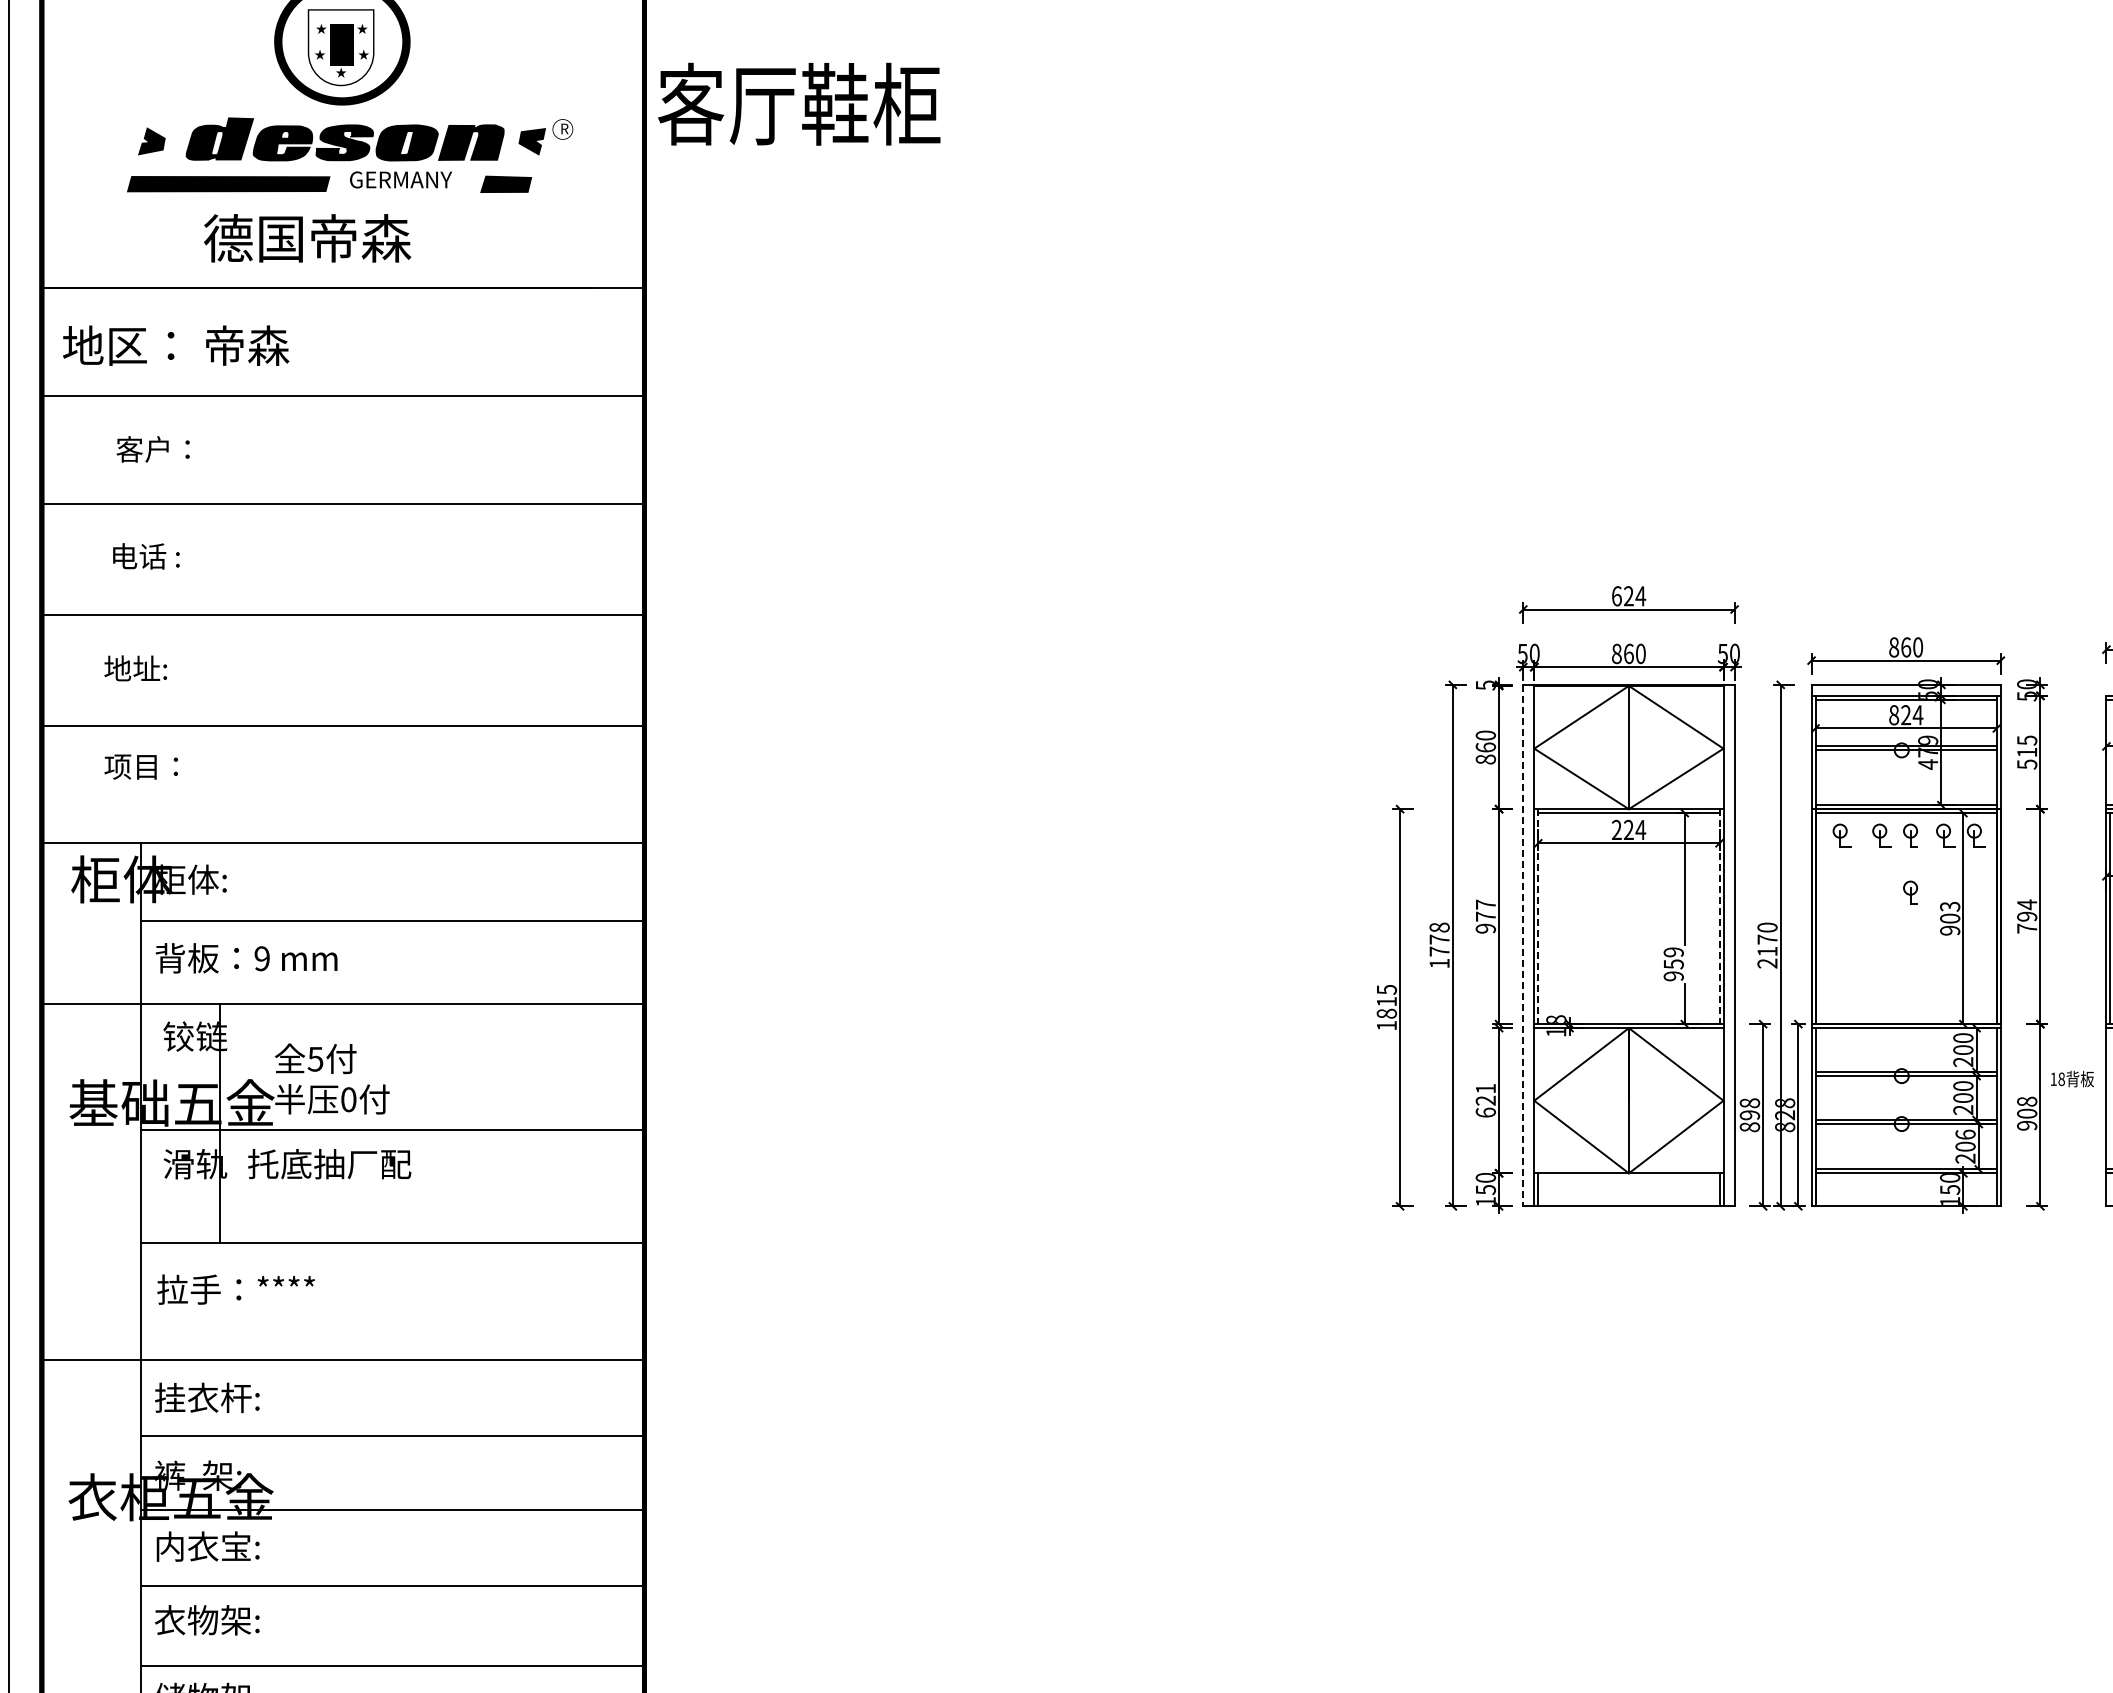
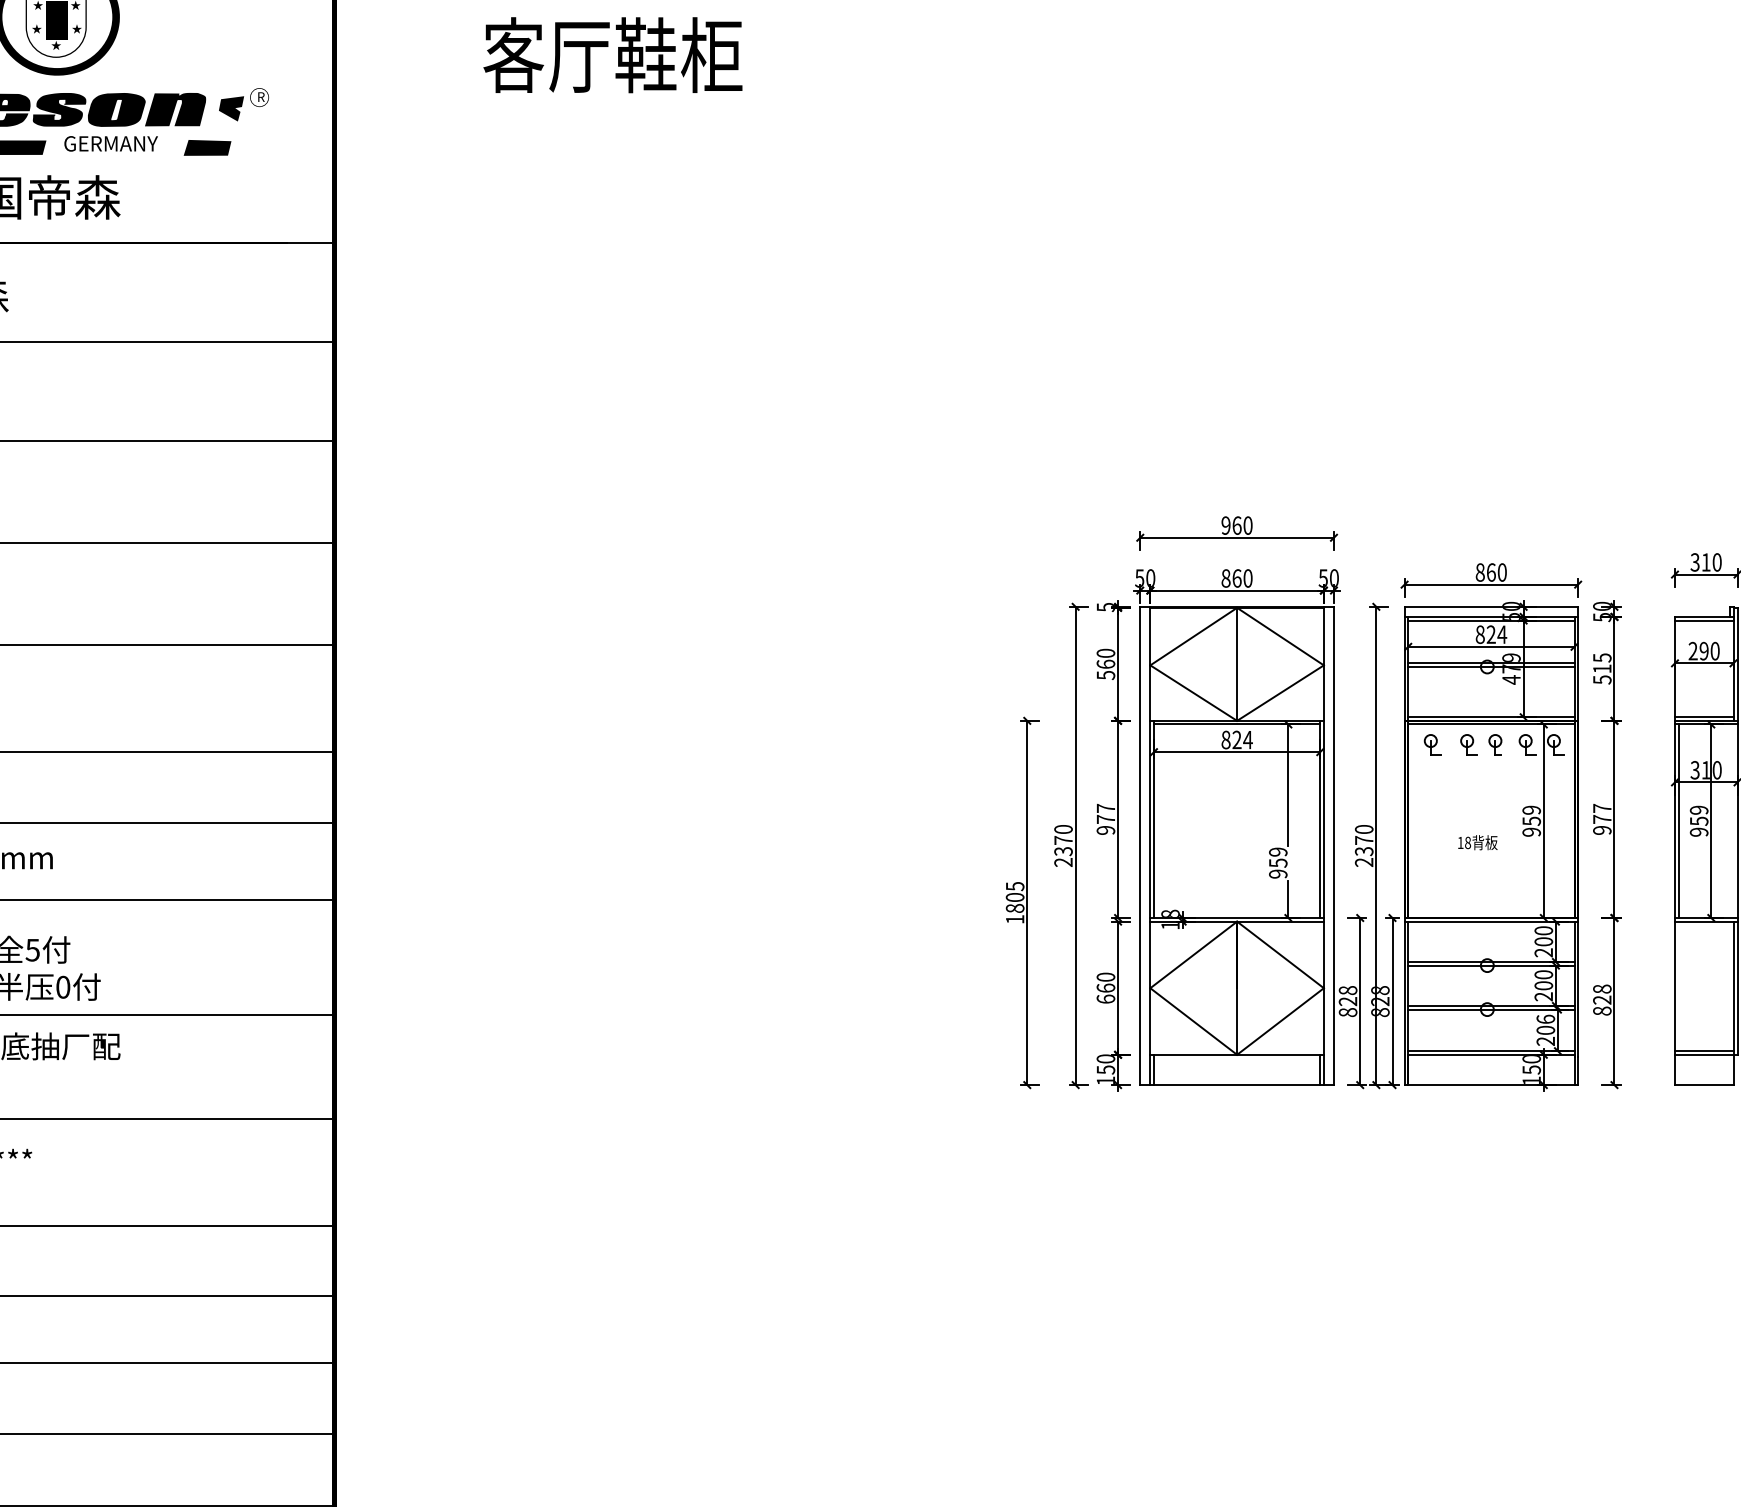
text: (799, 103) -> (613, 54), moved
text: (1628, 596) -> (1236, 525), 624 -> 960
text: (1485, 759) -> (1105, 675), 860 -> 560
text: (1616, 830) -> (1225, 740), 224 -> 824
part: (1910, 892) -> (1495, 797), removed
text: (1950, 912) -> (1532, 815), 903 -> 959
text: (2027, 916) -> (1602, 819), 794 -> 977
line: (1538, 917) -> (1154, 820), dashed -> solid
line: (1719, 917) -> (1320, 820), dashed -> solid
text: (1439, 945) -> (1063, 845), 1778 -> 2370
line: (1523, 945) -> (1140, 845), dashed -> solid
text: (1767, 951) -> (1364, 851), 2170 -> 2370
text: (1386, 1001) -> (1014, 897), 1815 -> 1805
text: (2072, 1078) -> (1477, 842), moved
text: (1485, 1094) -> (1105, 982), 621 -> 660
text: (1750, 1115) -> (1348, 1001), 898 -> 828
text: (2027, 1119) -> (1602, 1005), 908 -> 828

